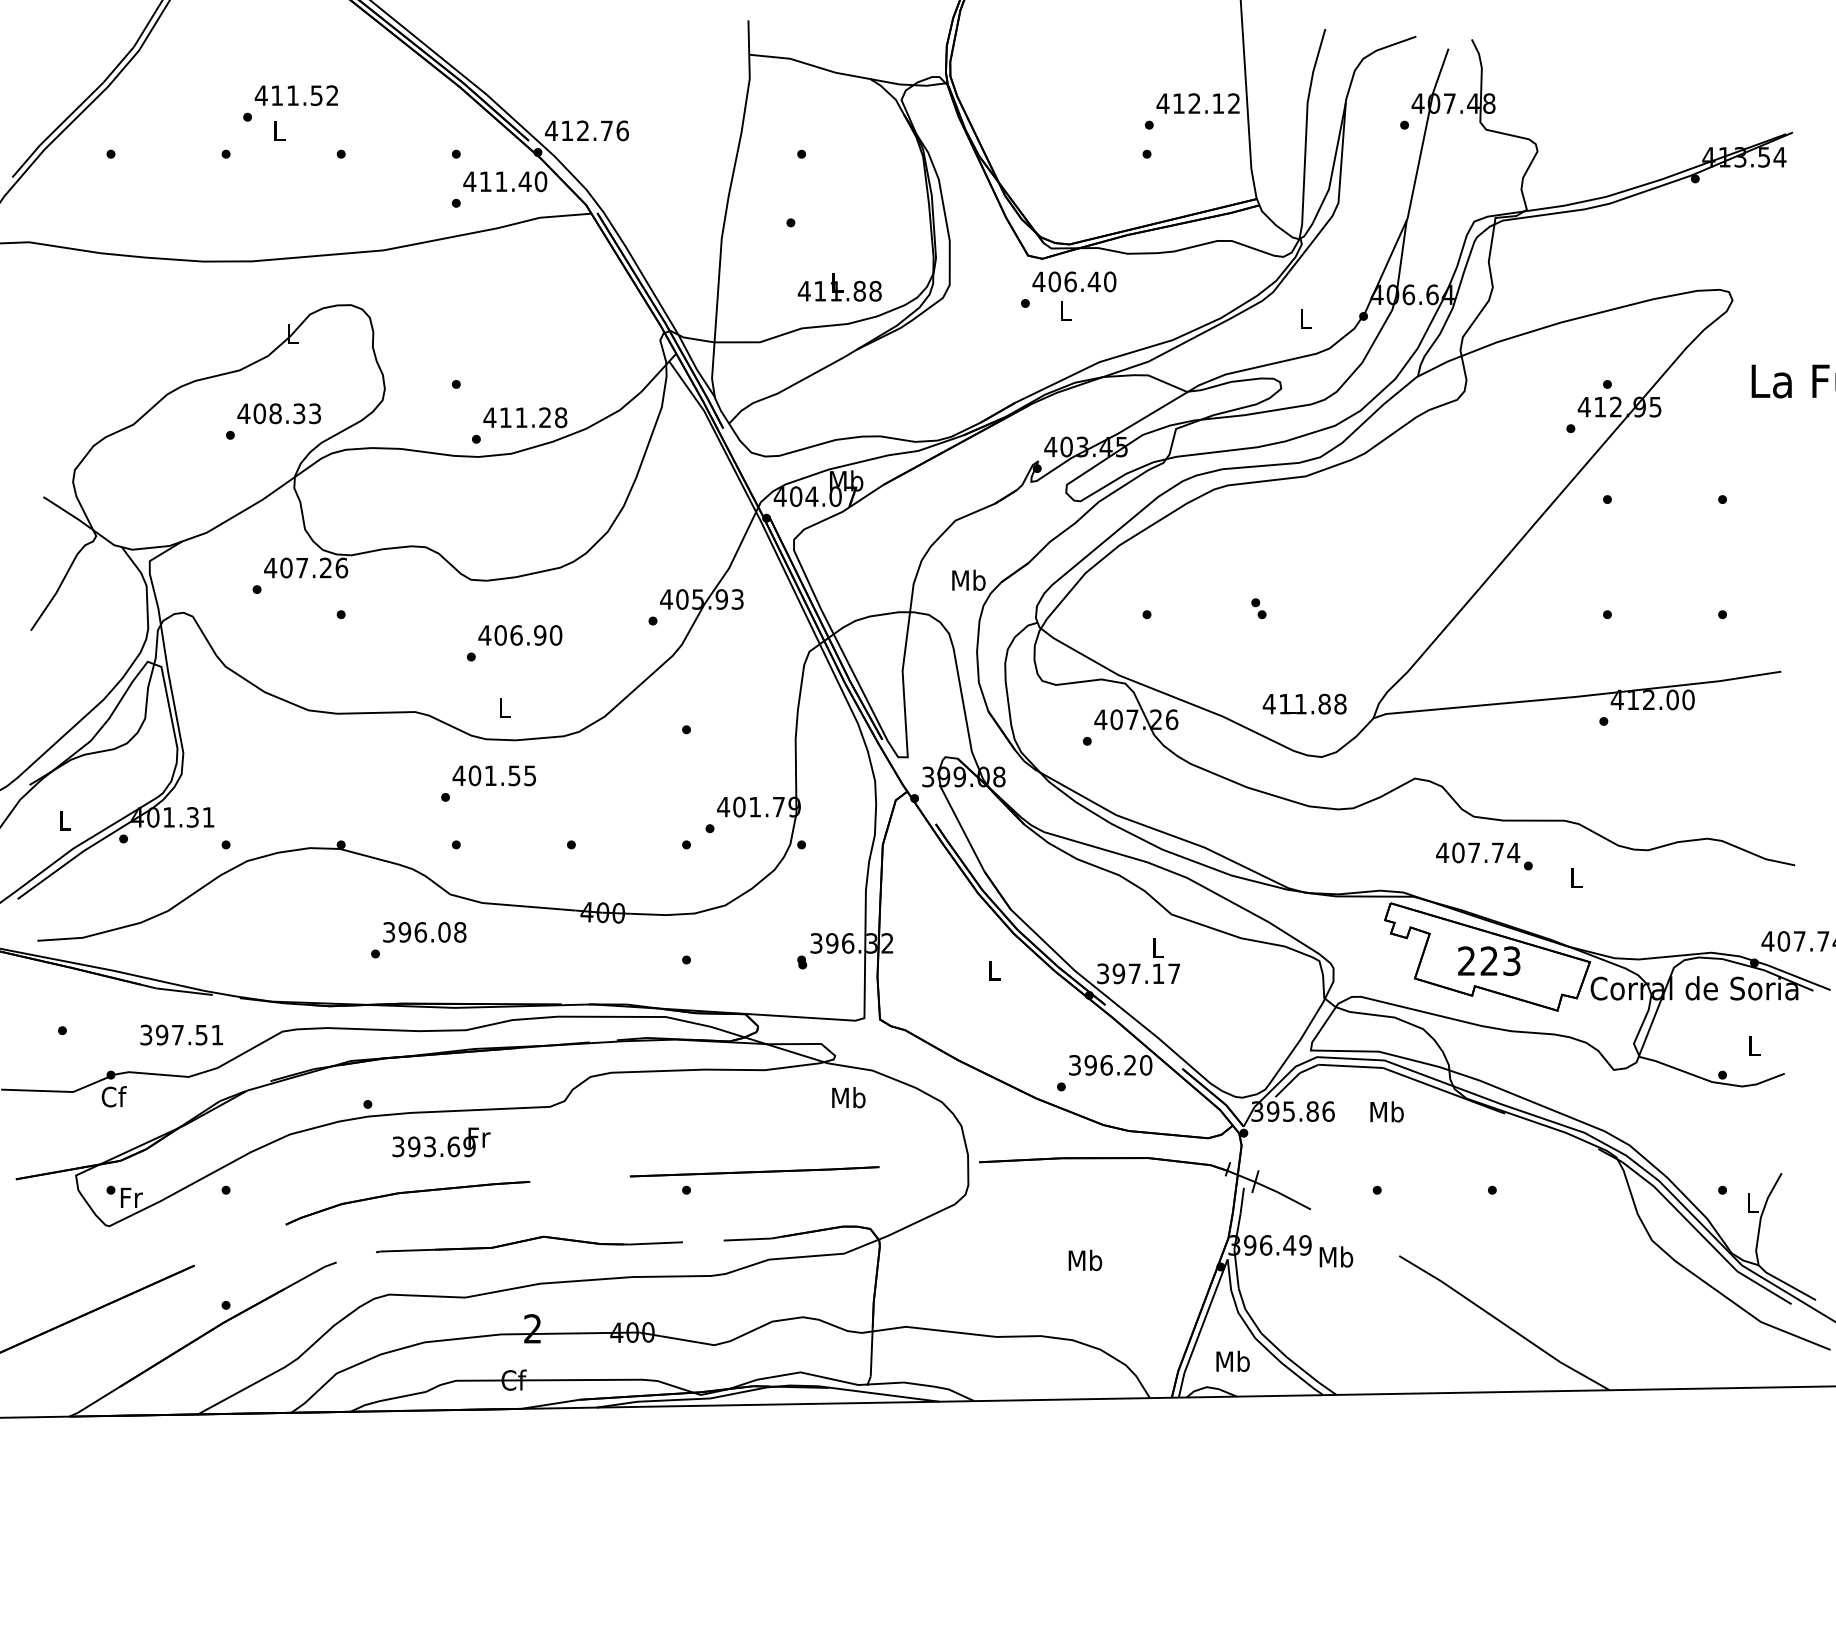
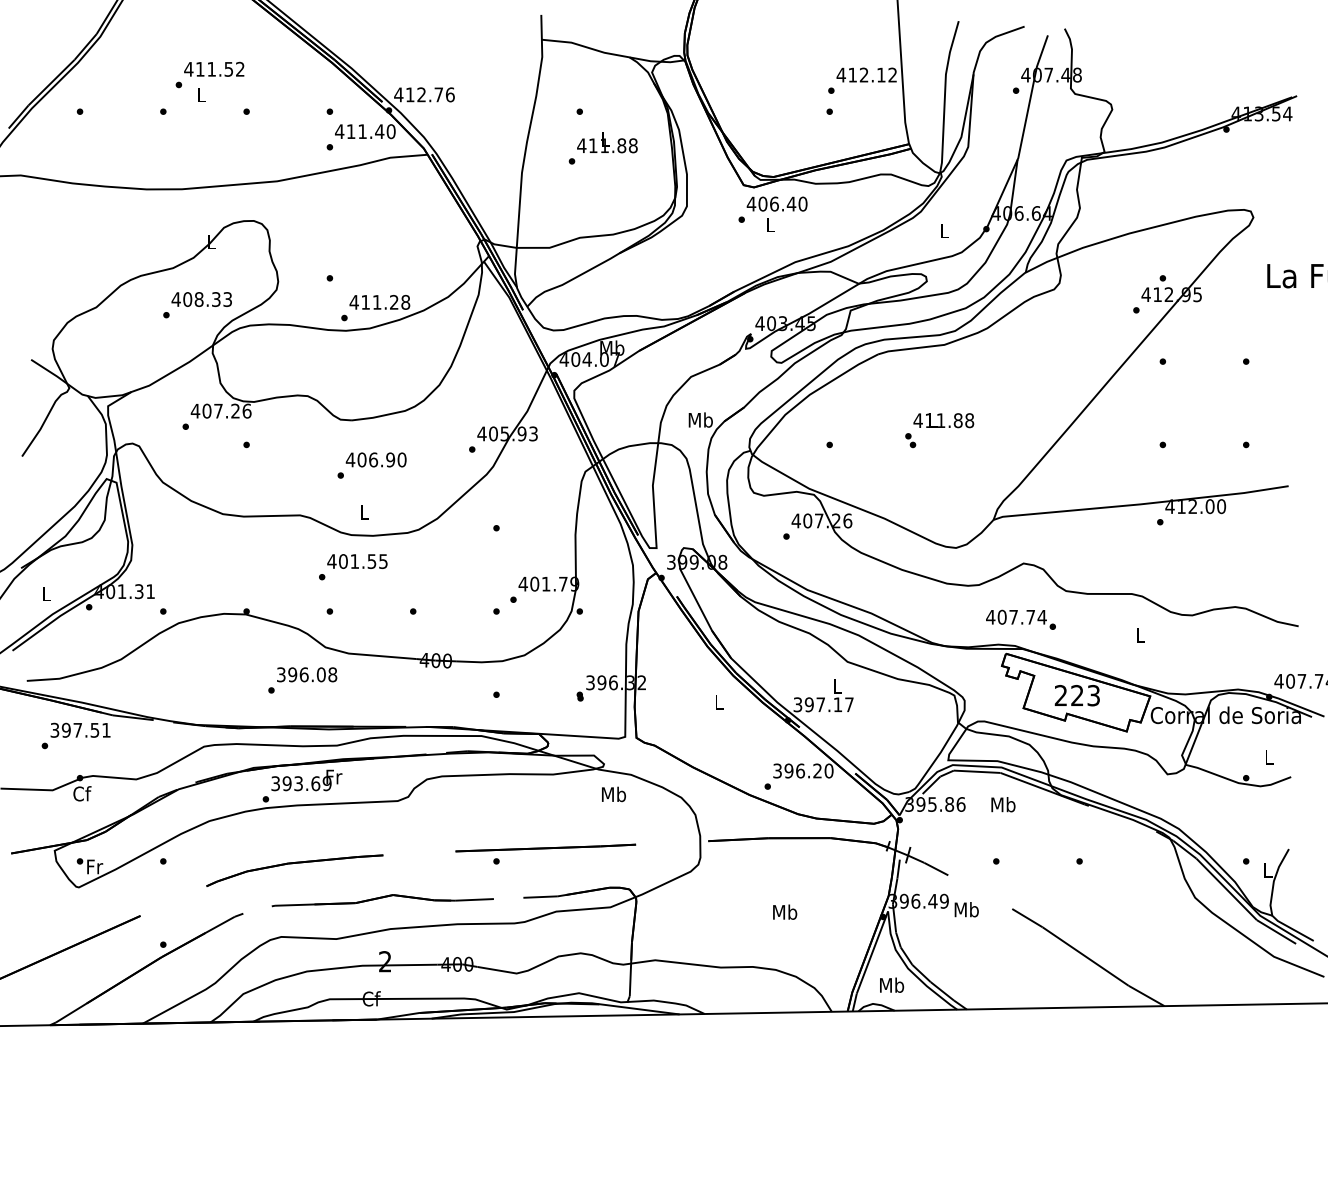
text: (839, 287) -> (607, 143), moved
text: (1304, 703) -> (943, 420), moved
text: (1484, 856) -> (1021, 619), moved
text: (181, 1034) -> (80, 729), moved
text: (441, 1142) -> (306, 780), moved

